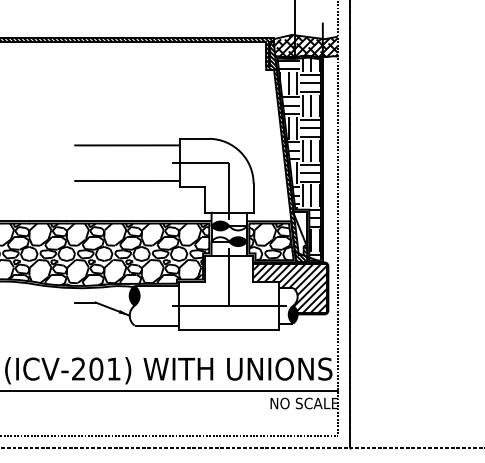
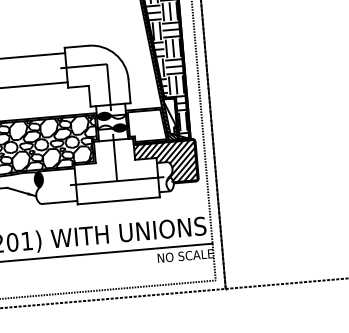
hatch: (270, 241) -> (146, 125), removed
fill: (292, 314) -> (169, 183), removed

